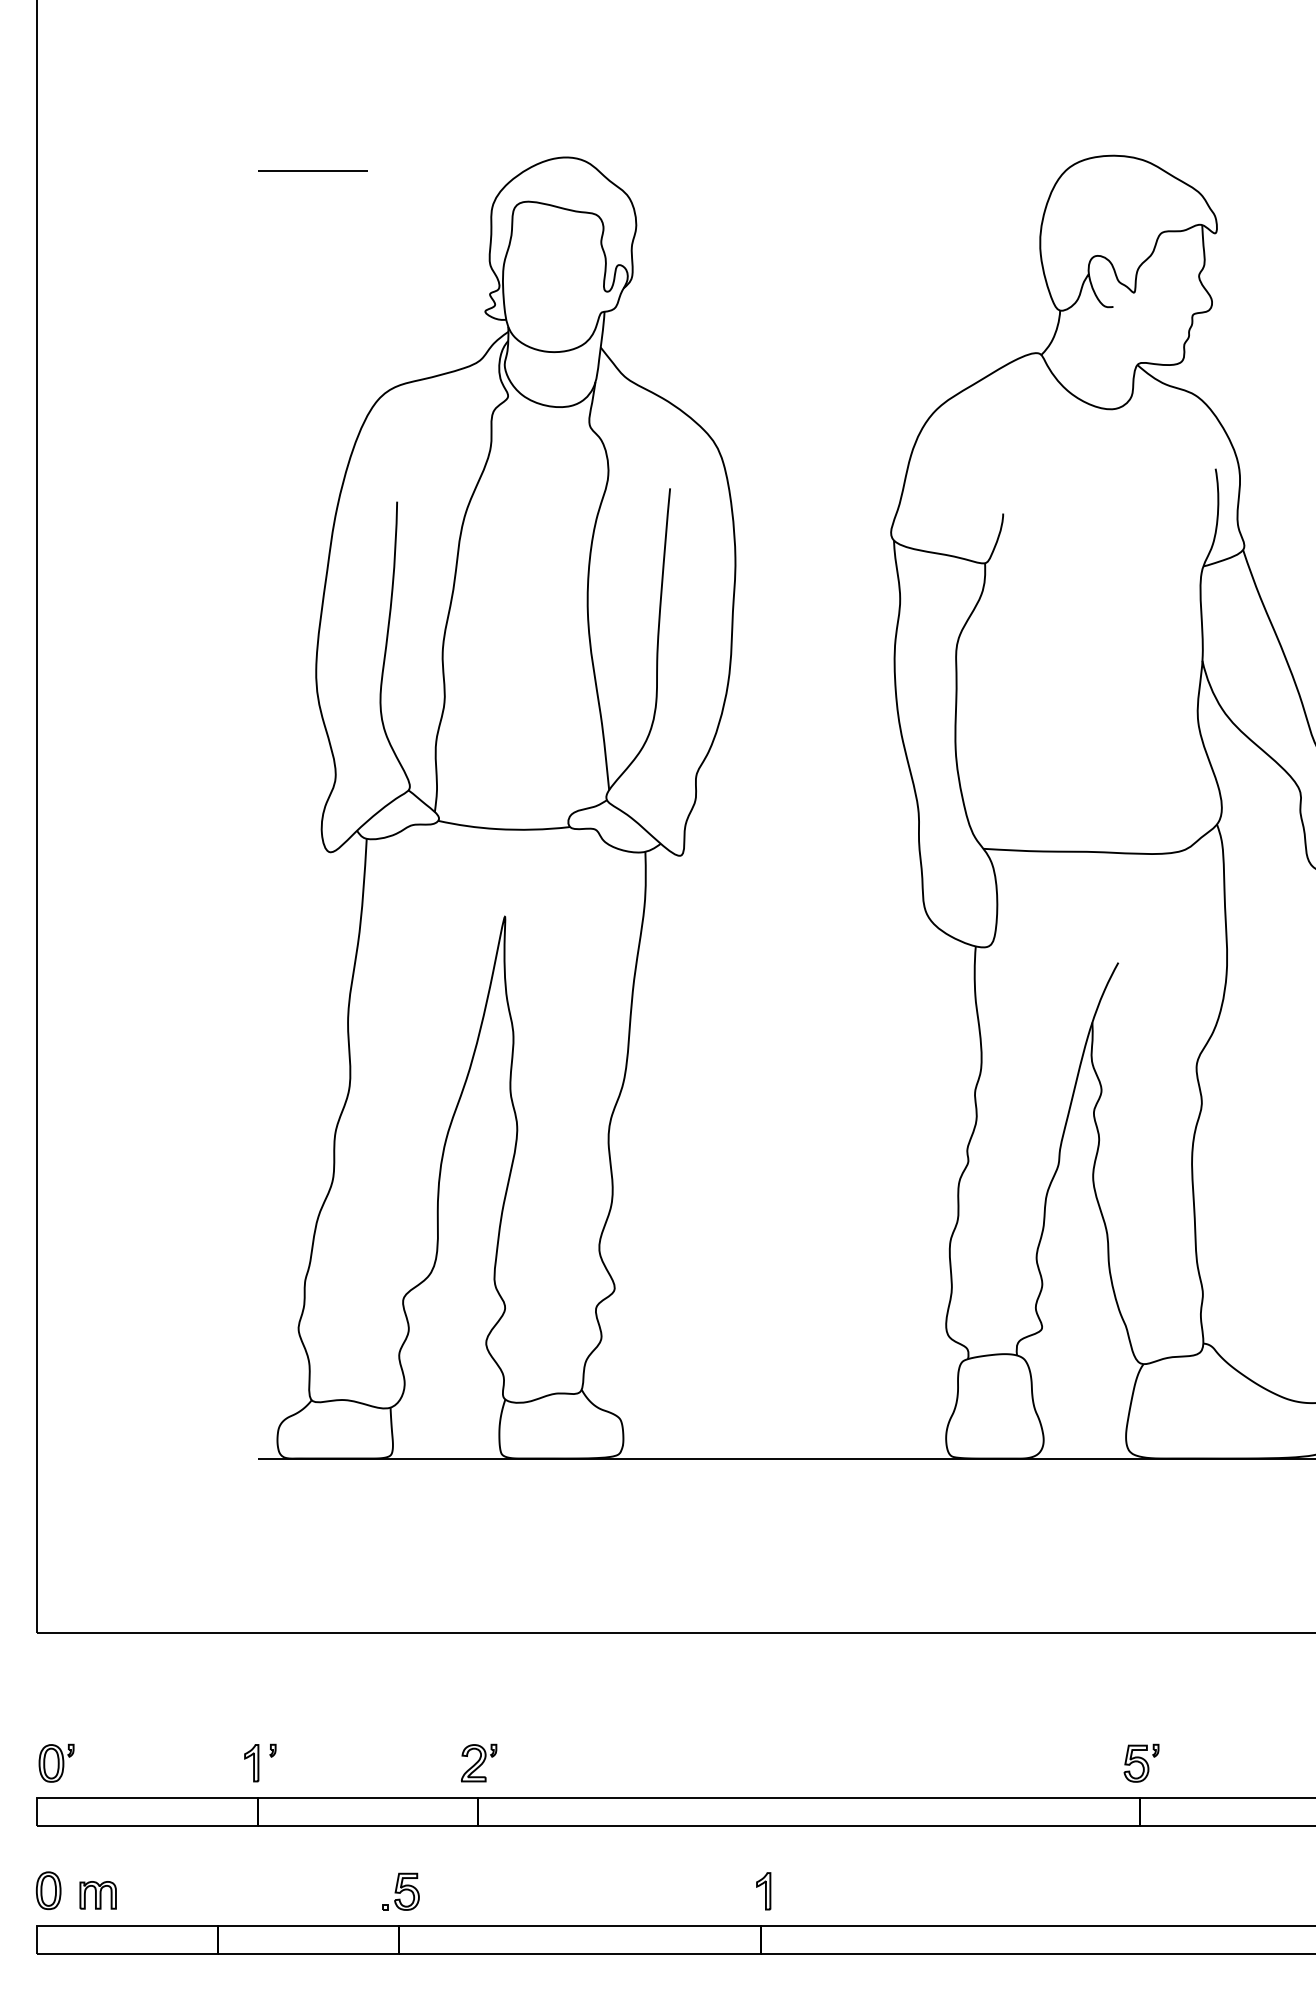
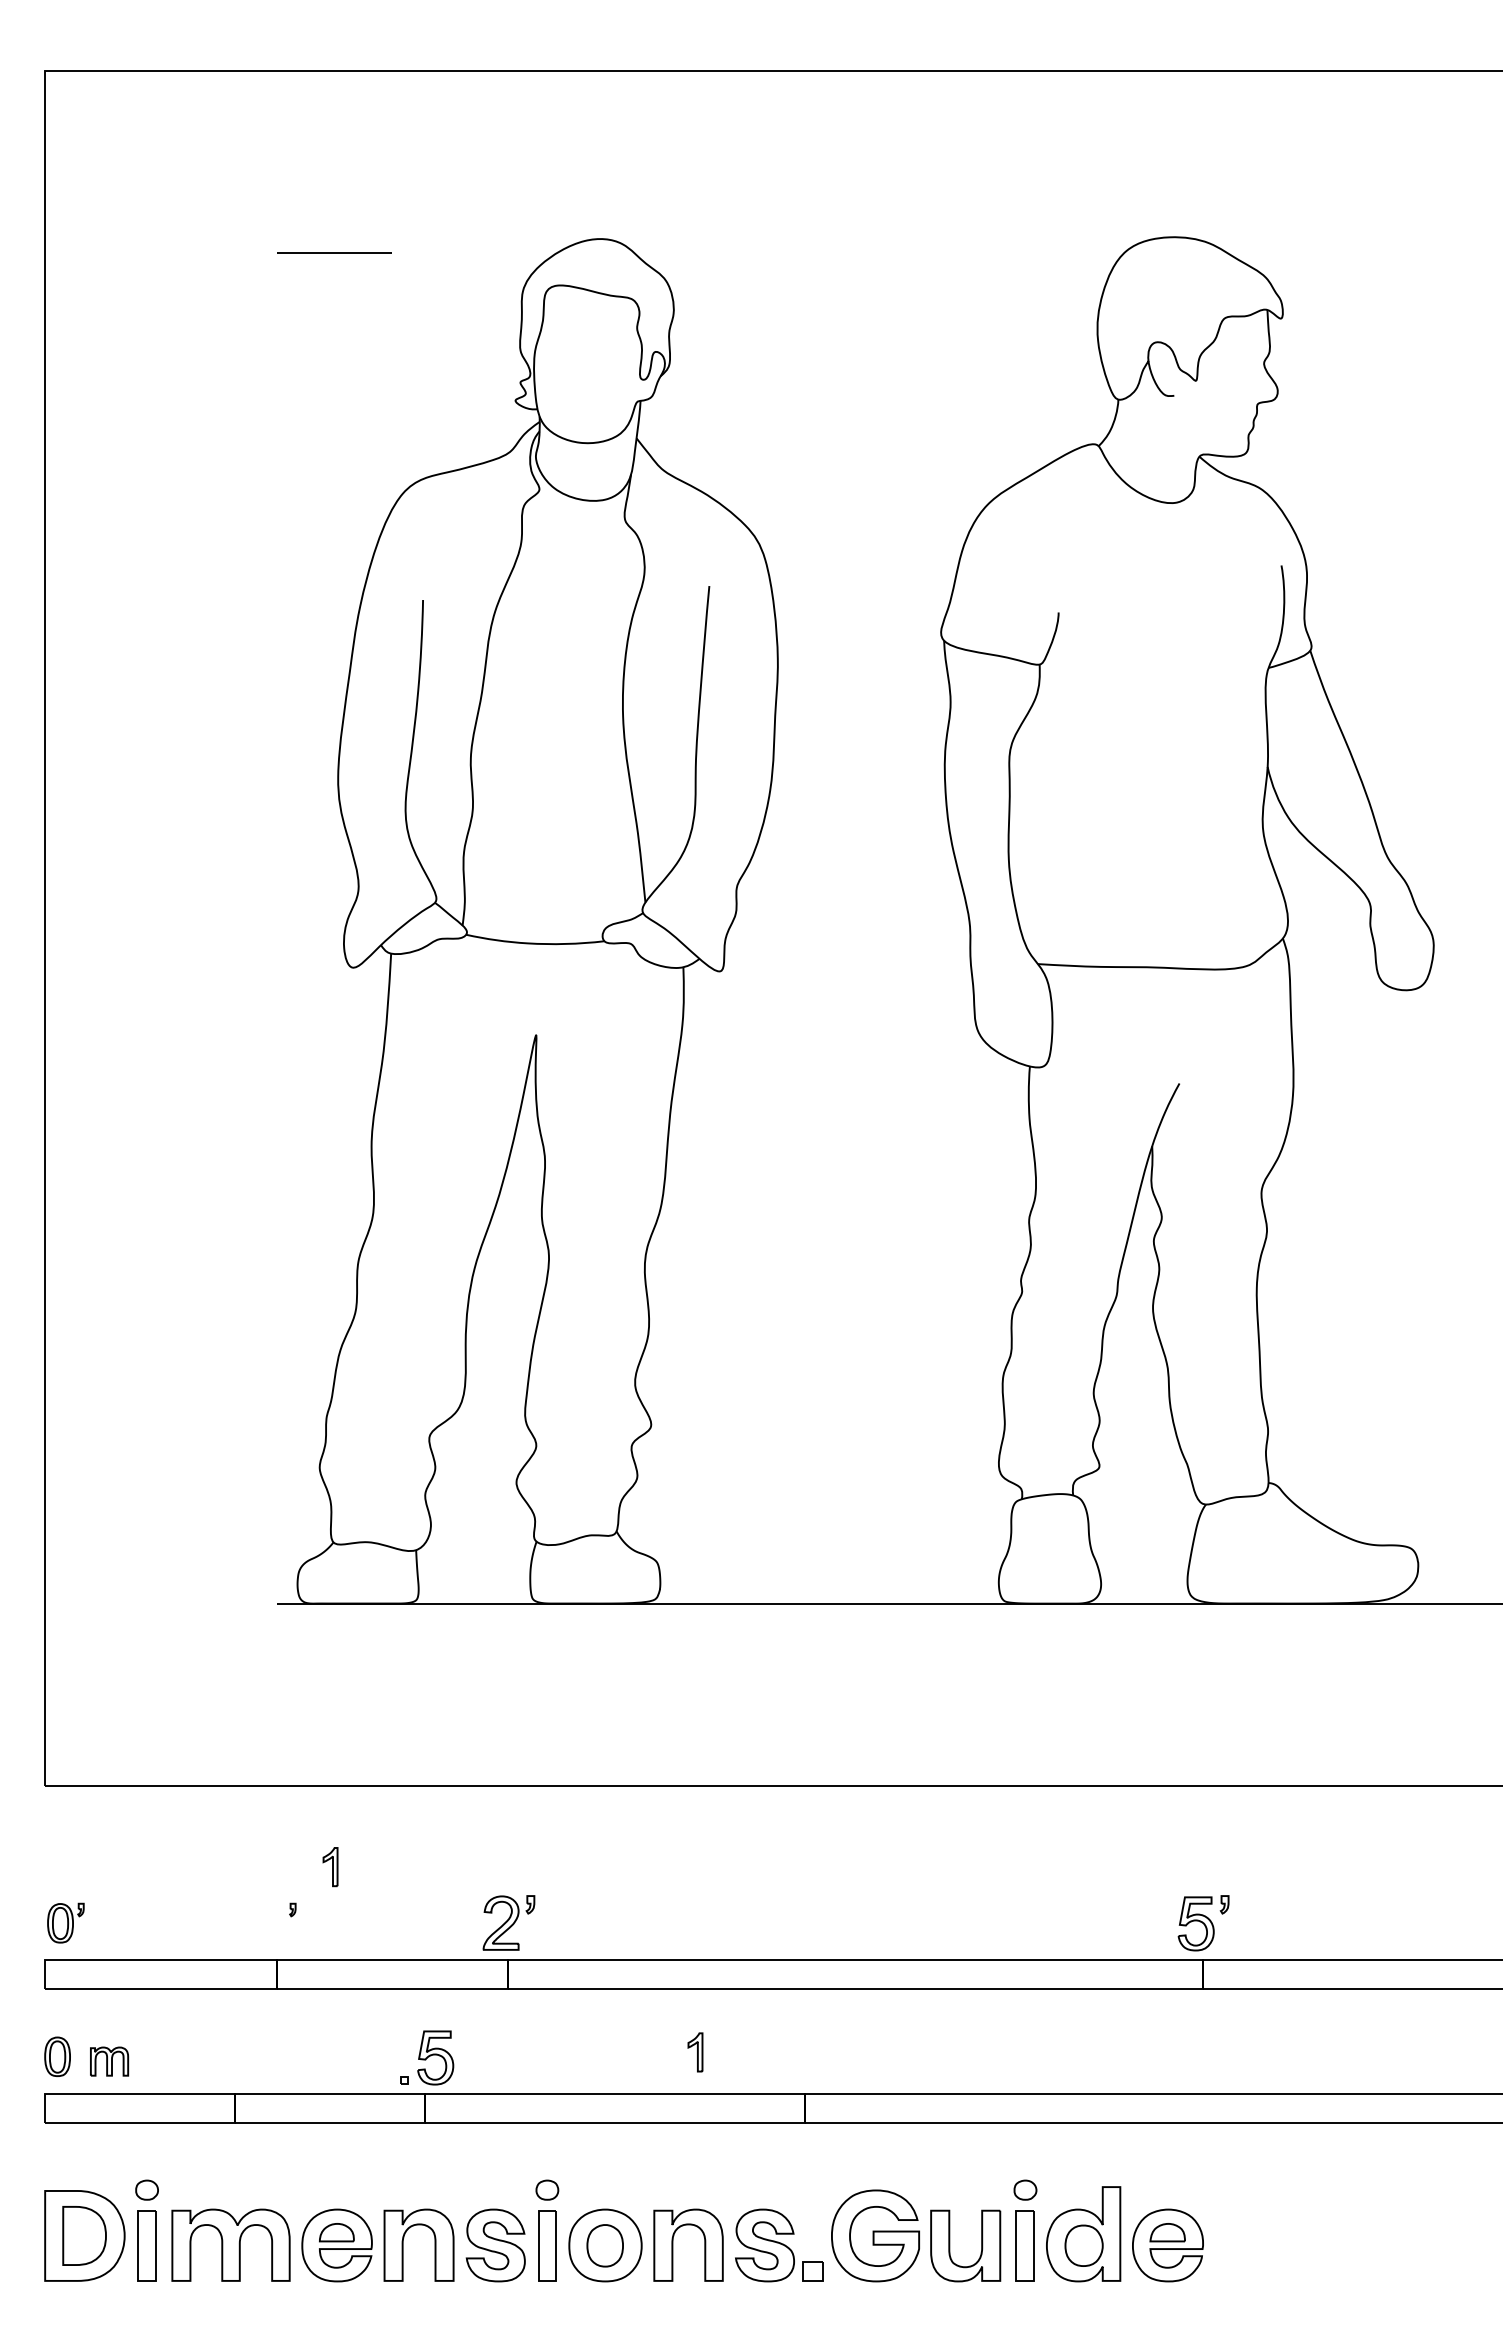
part: (478, 1762) -> (508, 1922), size x1.4
part: (1141, 1762) -> (1203, 1922), size x1.4
part: (251, 1763) -> (330, 1867), moved
part: (401, 1891) -> (427, 2057), size x1.4
part: (763, 1891) -> (695, 2052), moved

